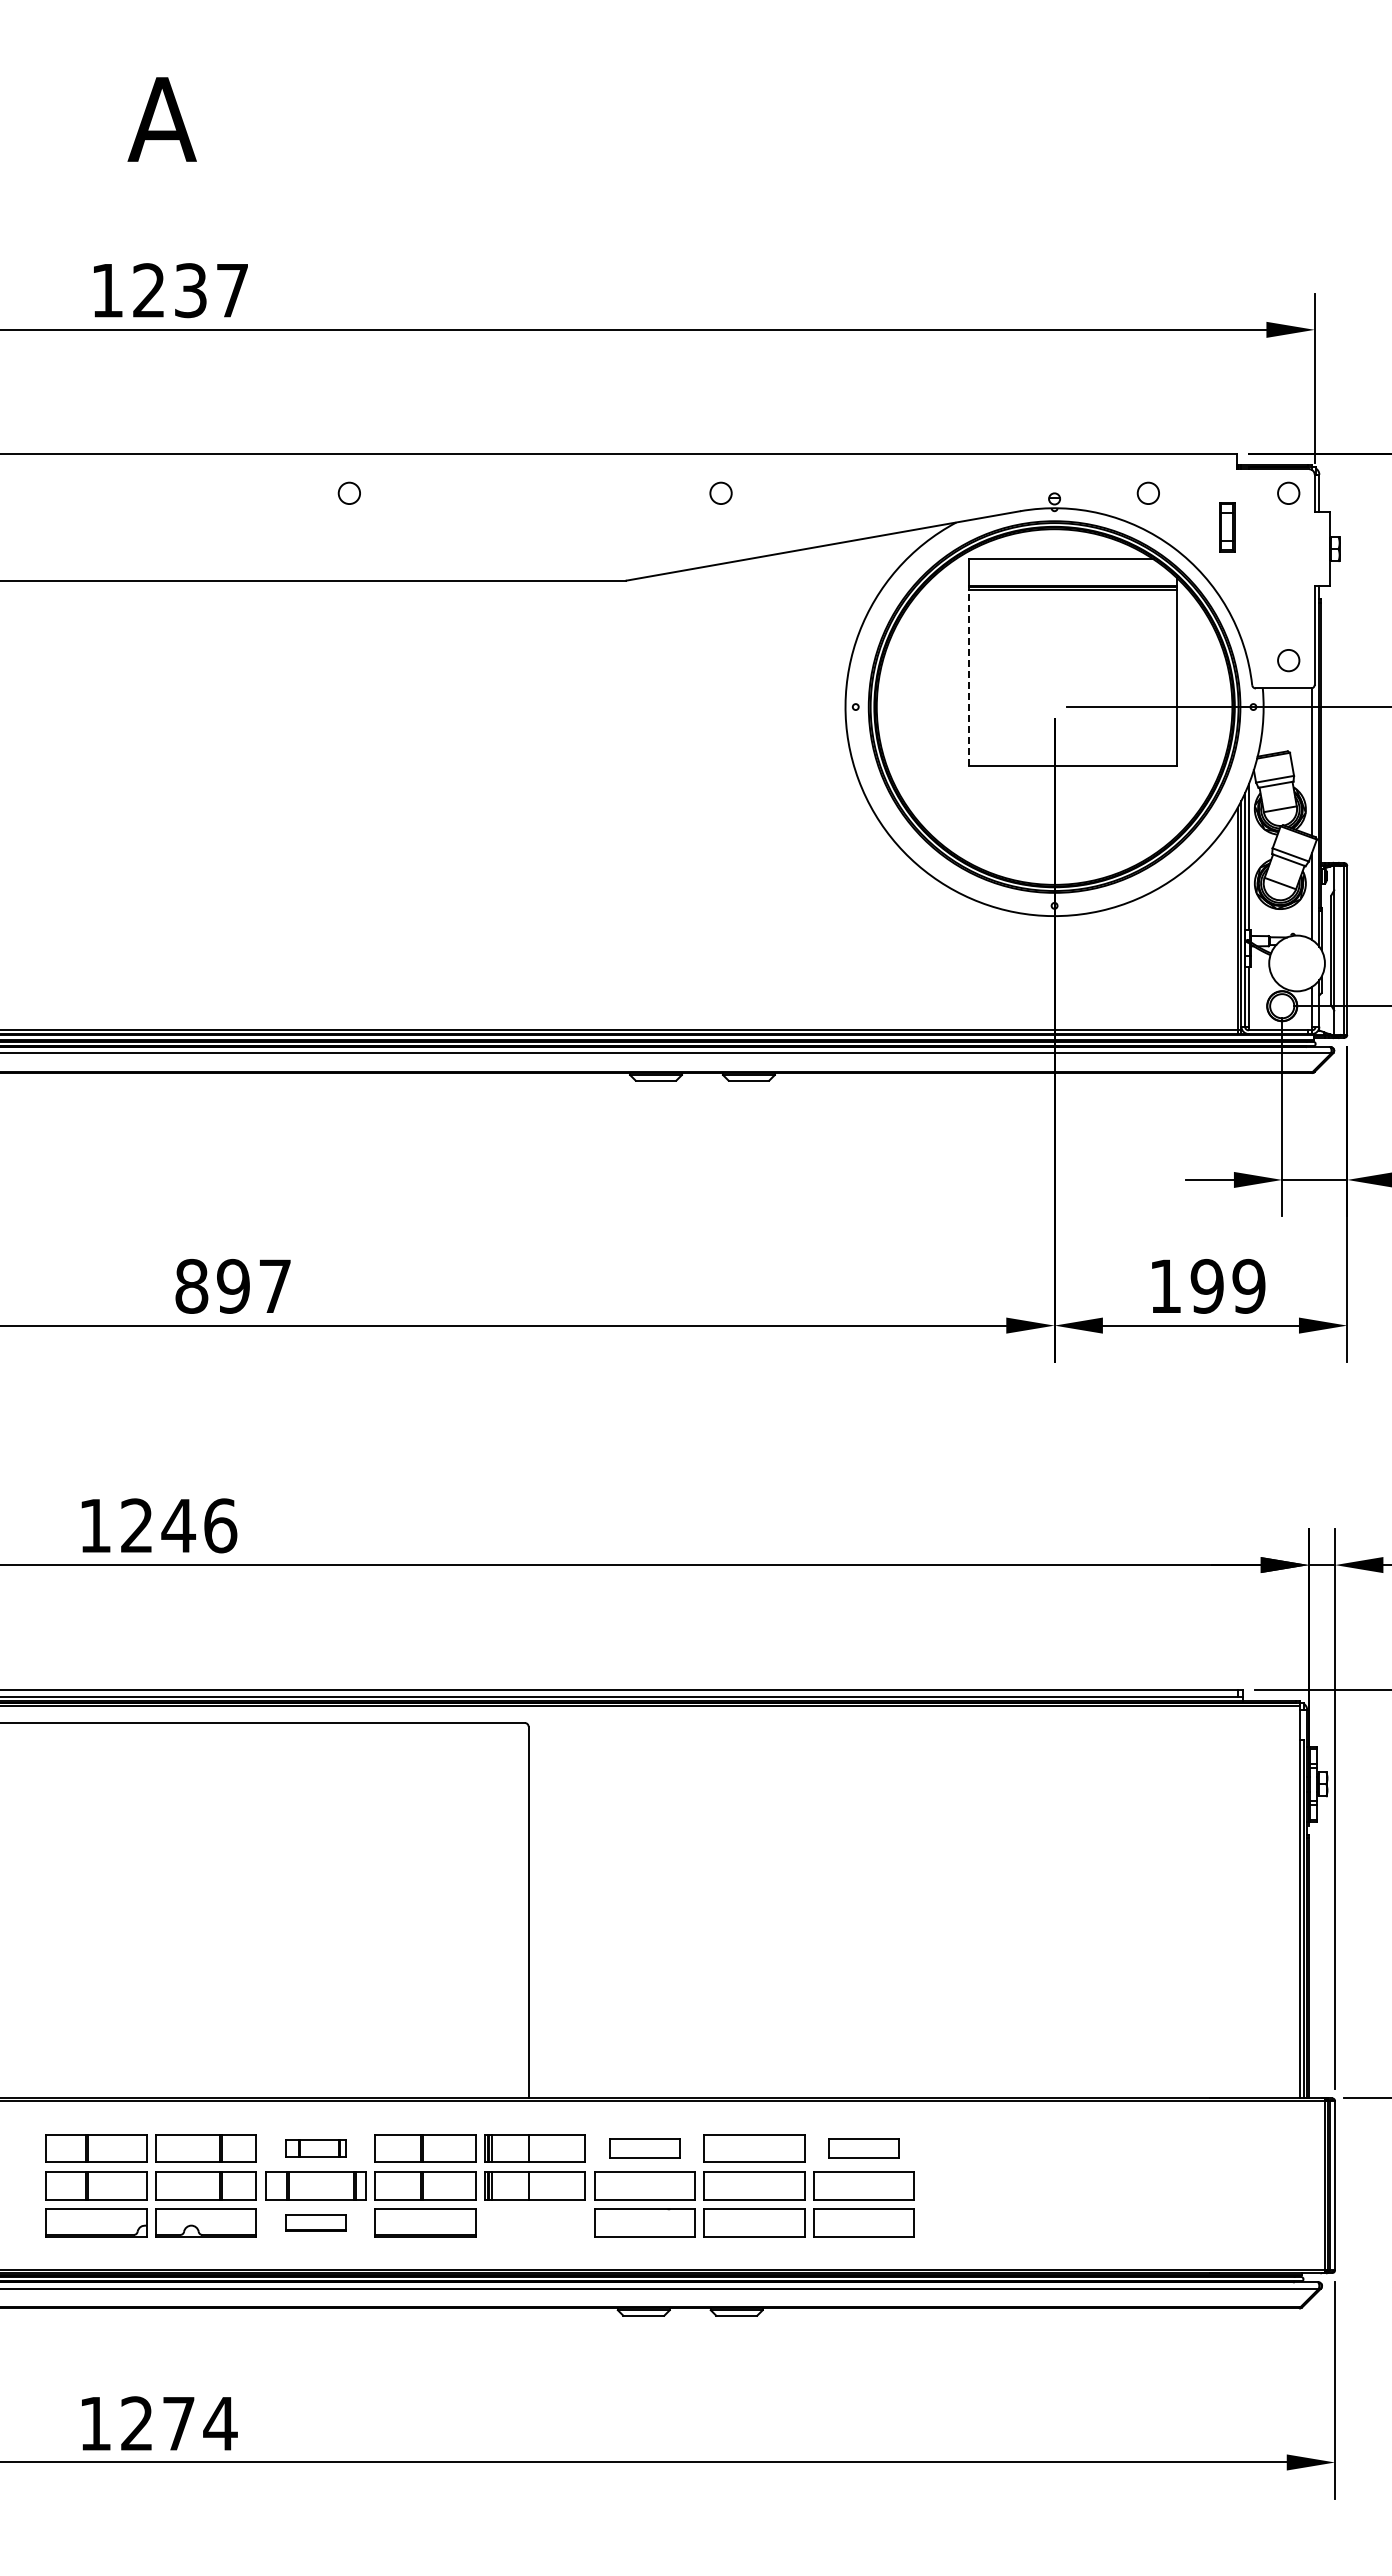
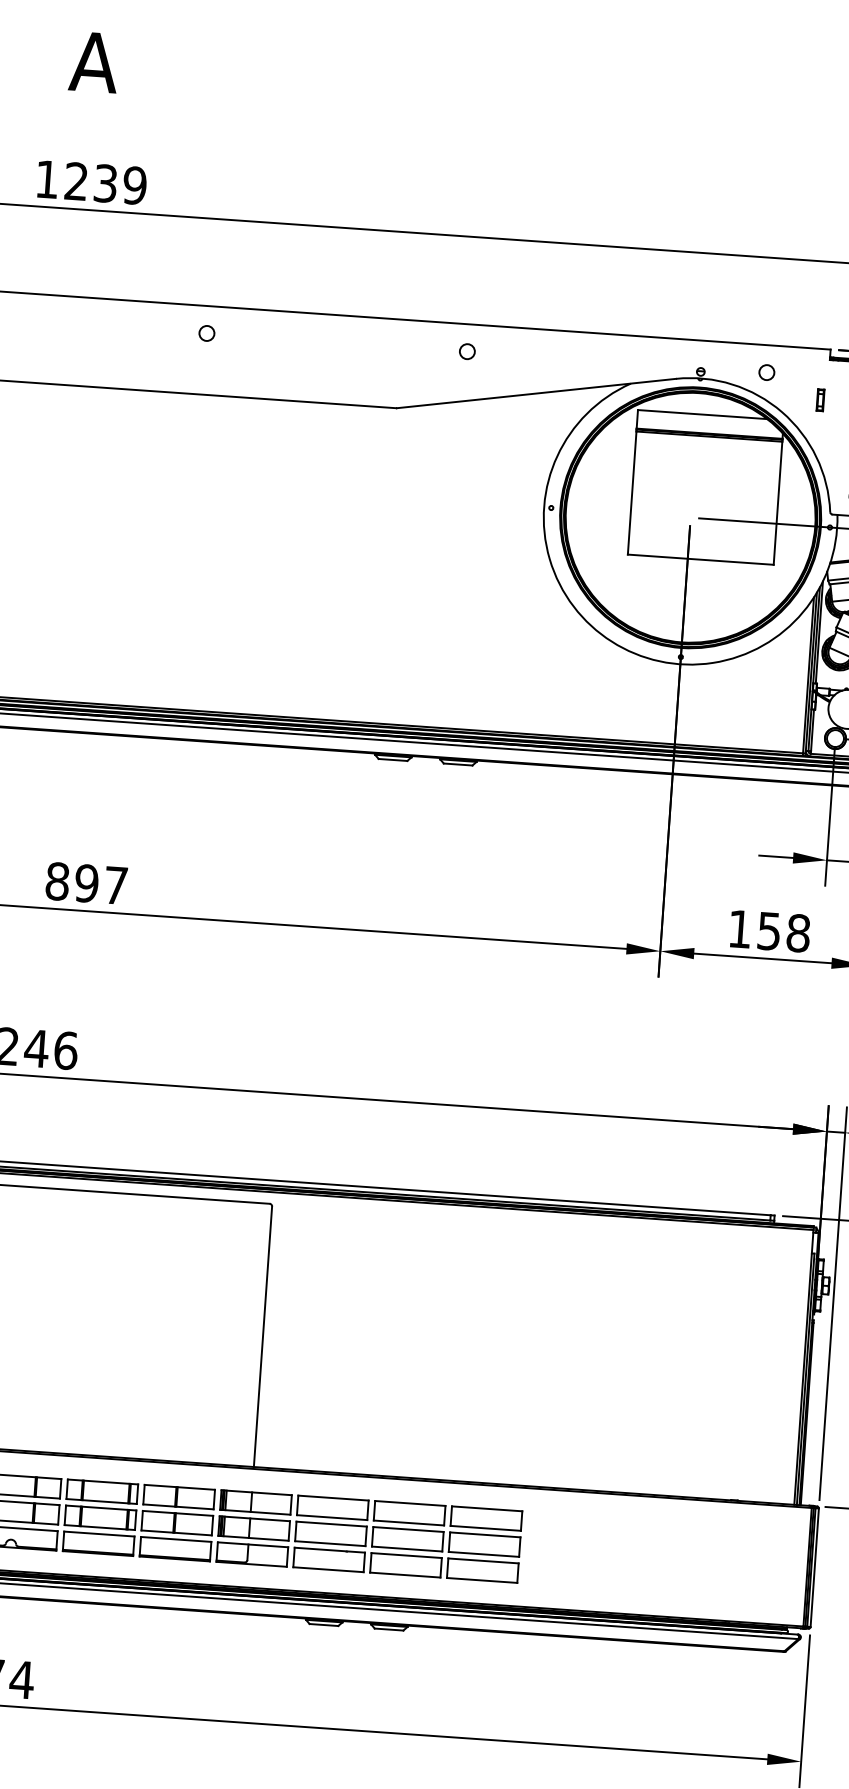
text: (232, 290) -> (134, 185), 1237 -> 1239
part: (1227, 527) -> (820, 400), size x0.62
line: (969, 677) -> (632, 492), dashed -> solid
text: (1227, 1286) -> (783, 932), 199 -> 158
part: (315, 2148) -> (102, 1491), size x1.67
part: (644, 2148) -> (332, 1507), size x1.43
part: (863, 2148) -> (486, 1518), size x1.43
part: (315, 2222) -> (98, 1543), size x1.67
part: (534, 2222) -> (251, 1554), added

